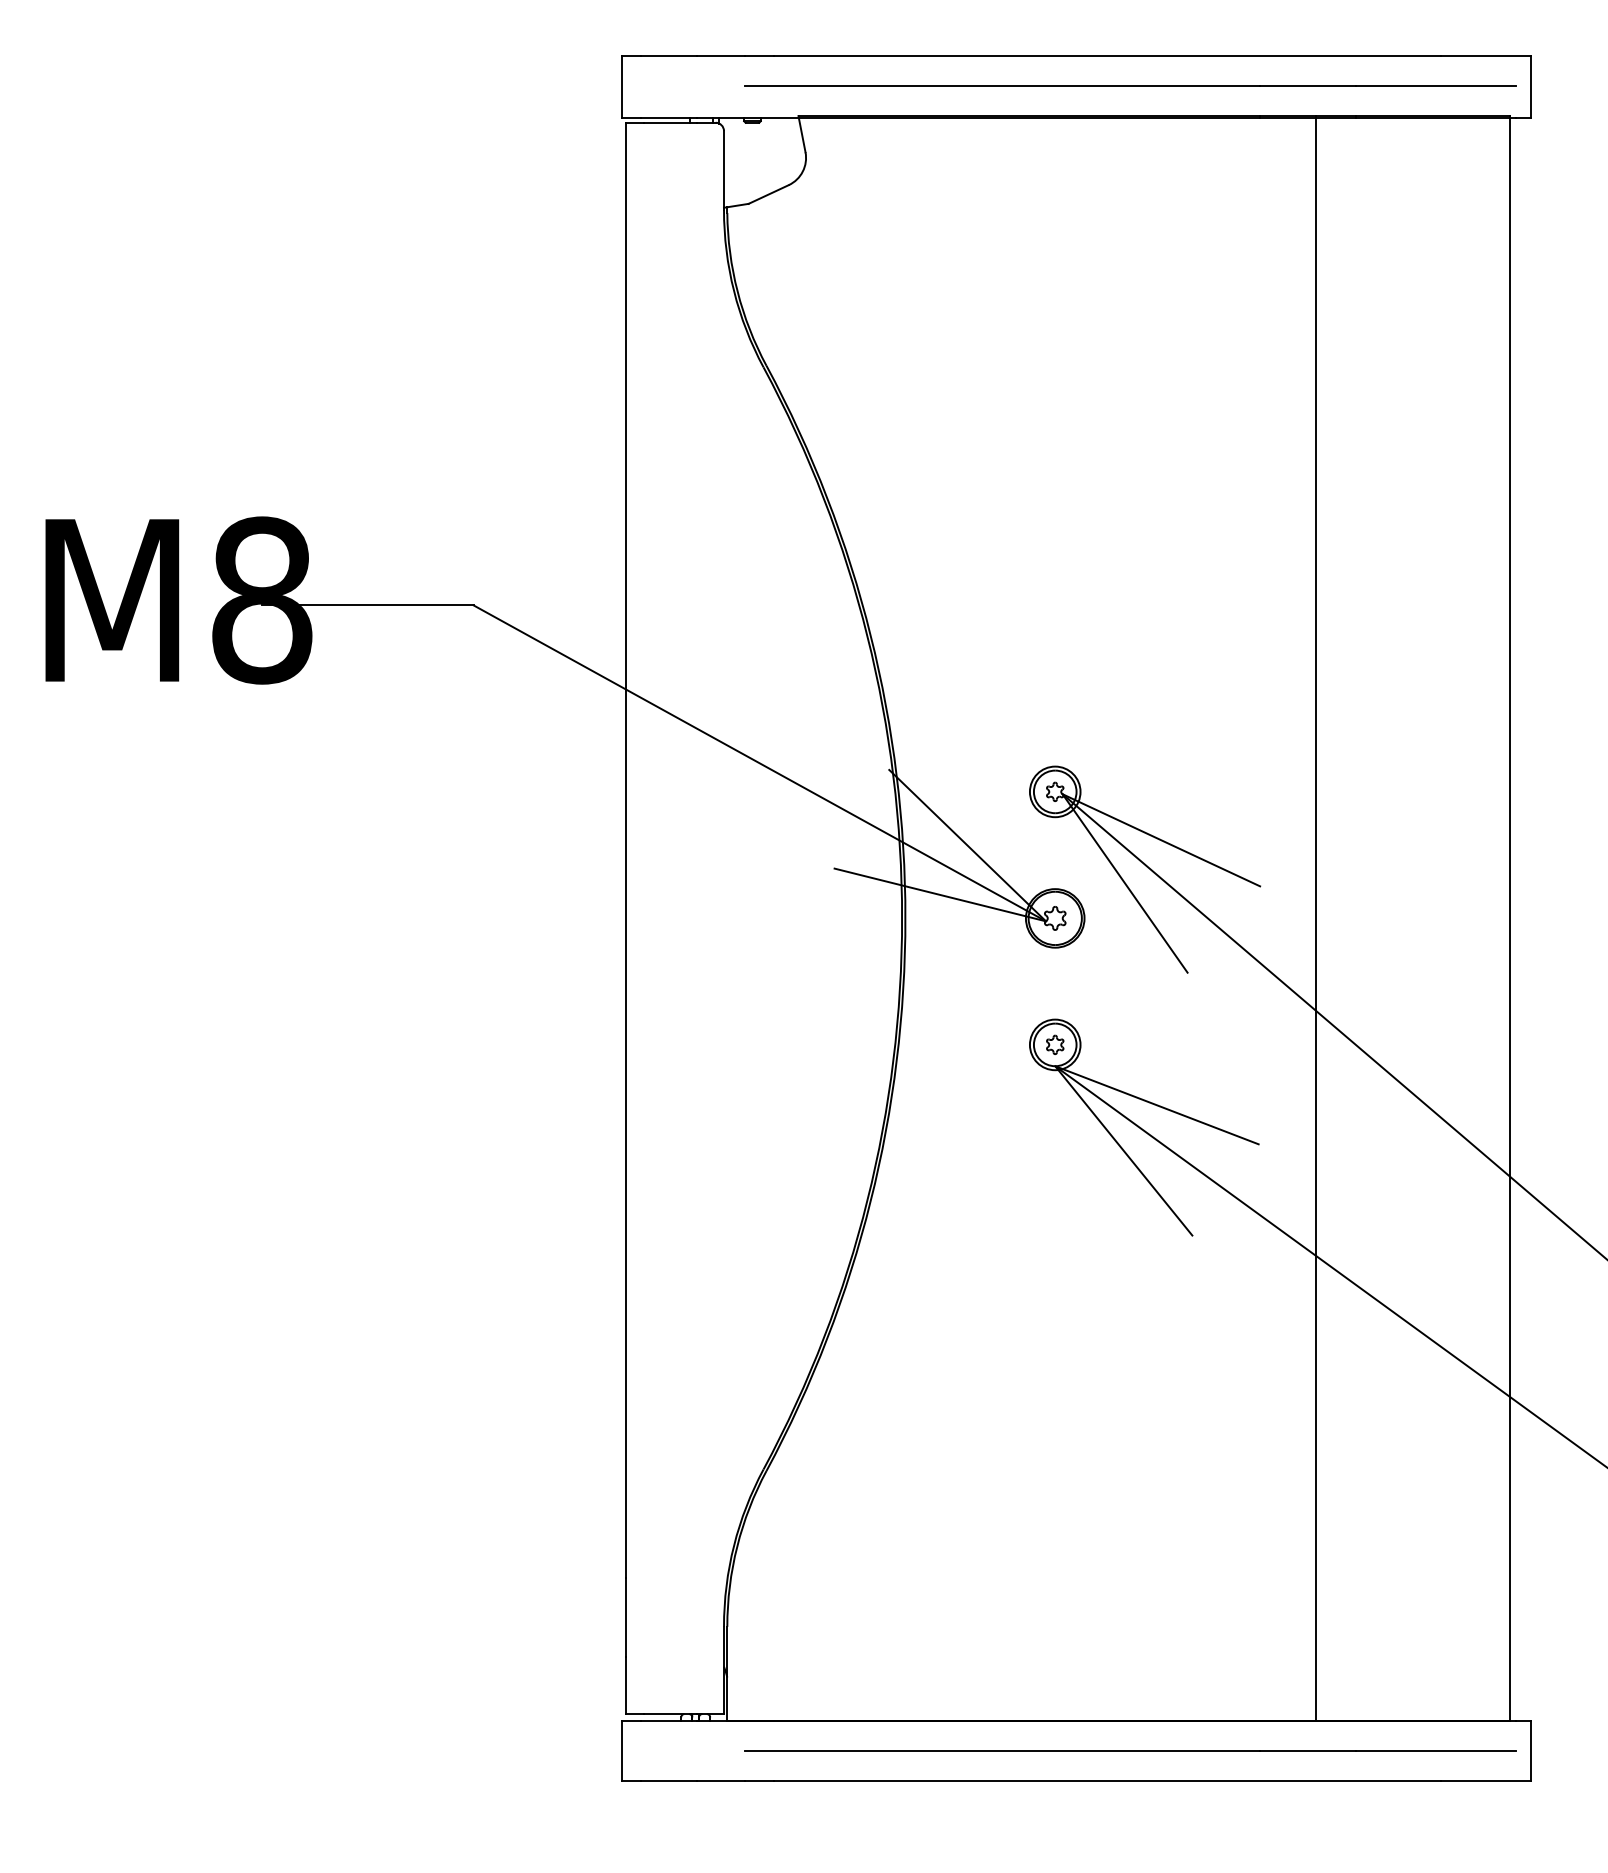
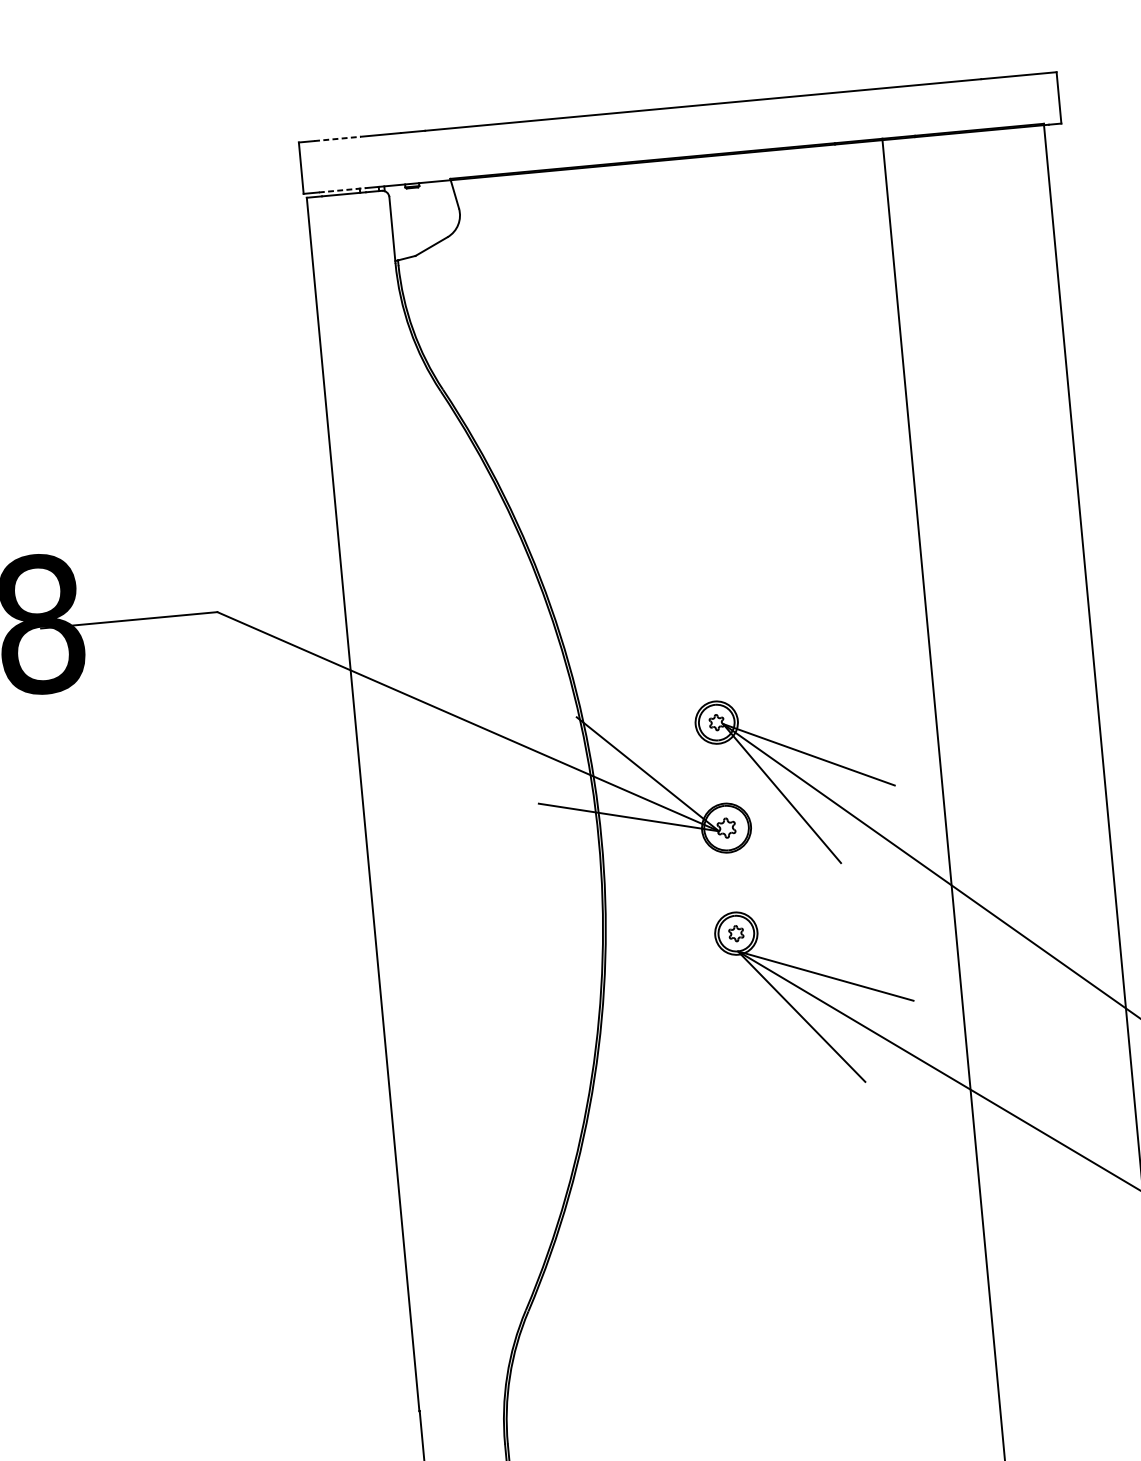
line: (669, 56) -> (338, 139), solid -> dashed
line: (1130, 85) -> (724, 127), removed
line: (669, 117) -> (342, 190), solid -> dashed

